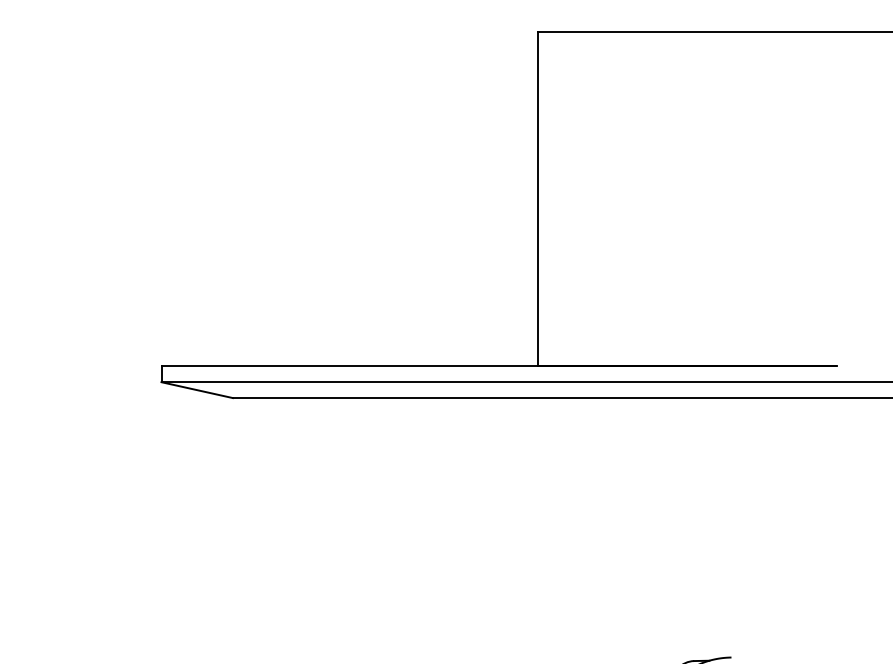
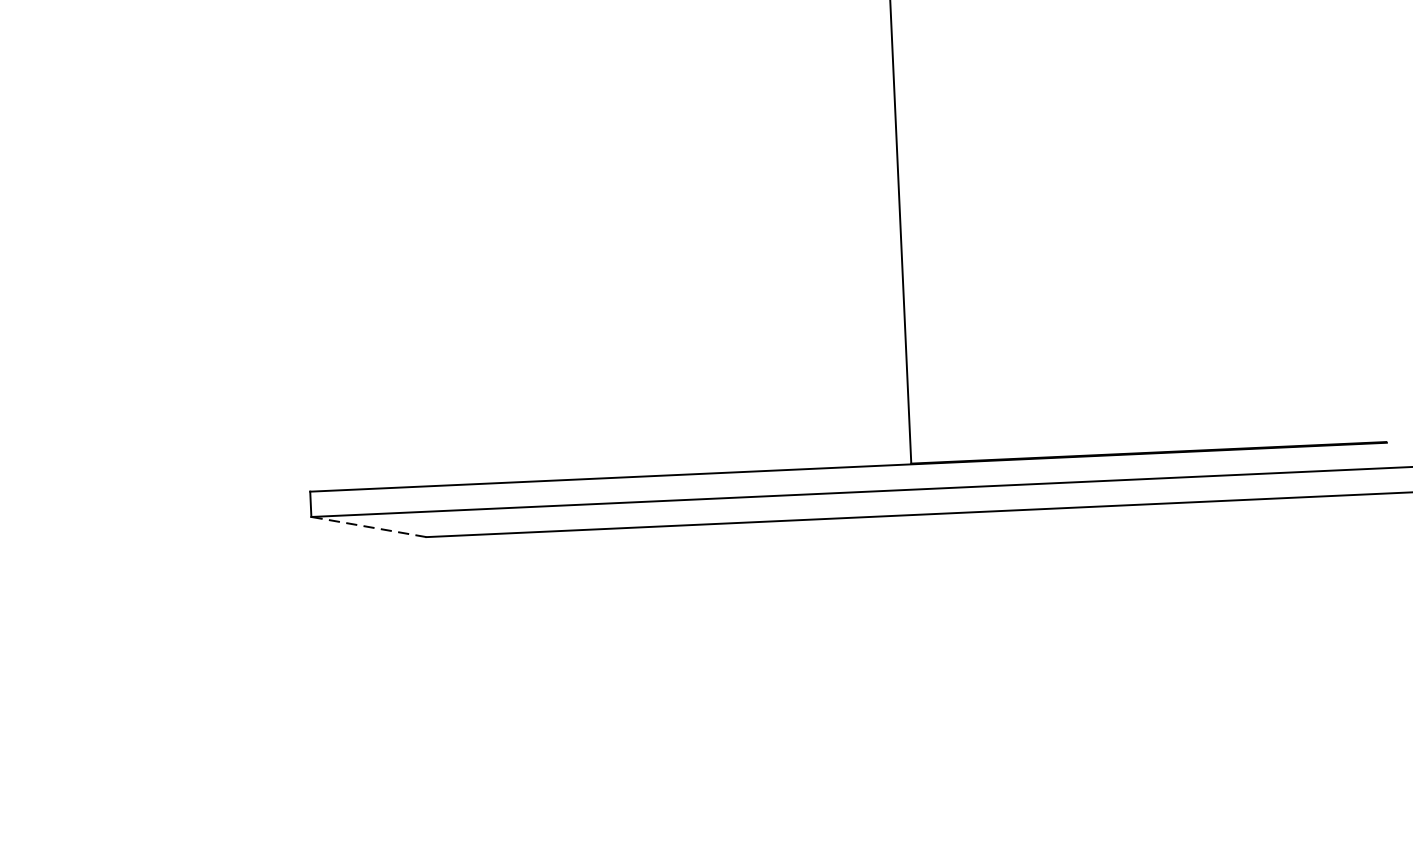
line: (197, 390) -> (369, 527), solid -> dashed

